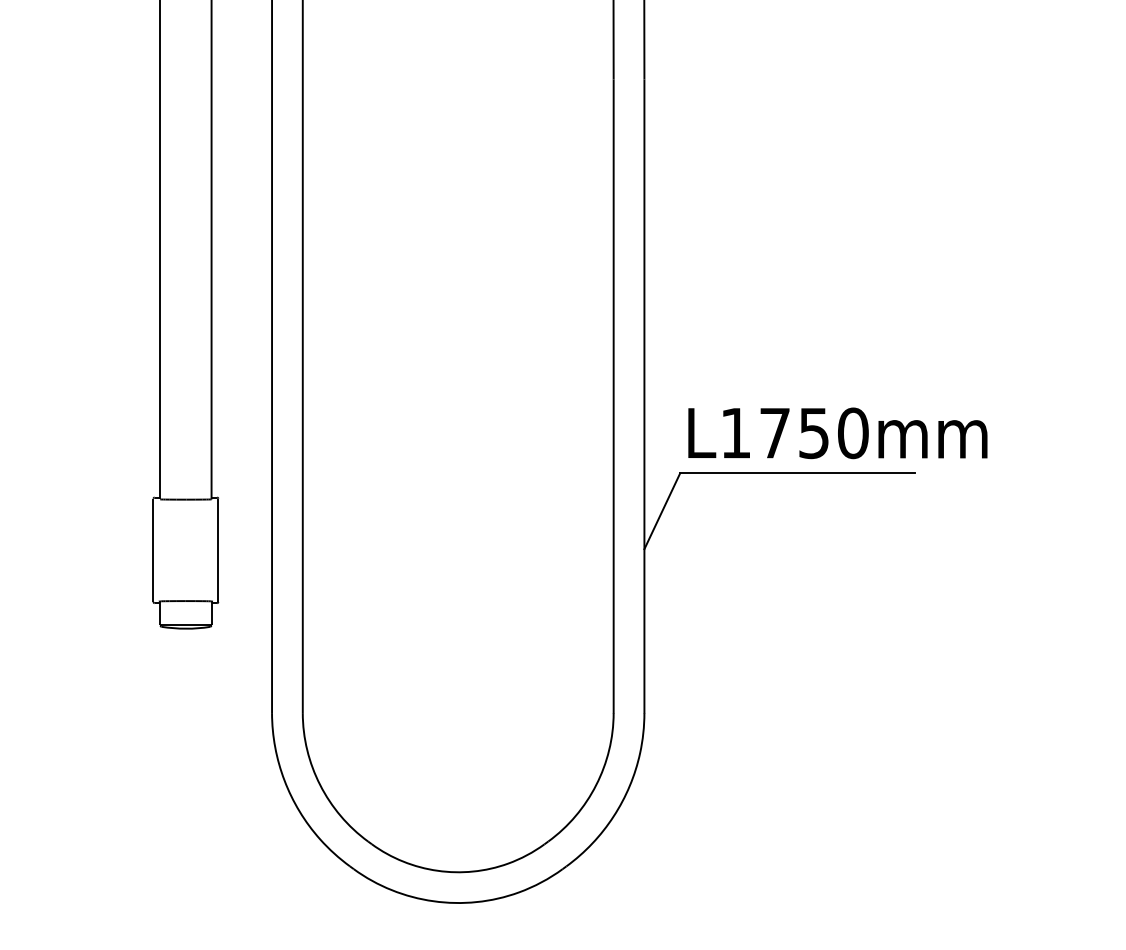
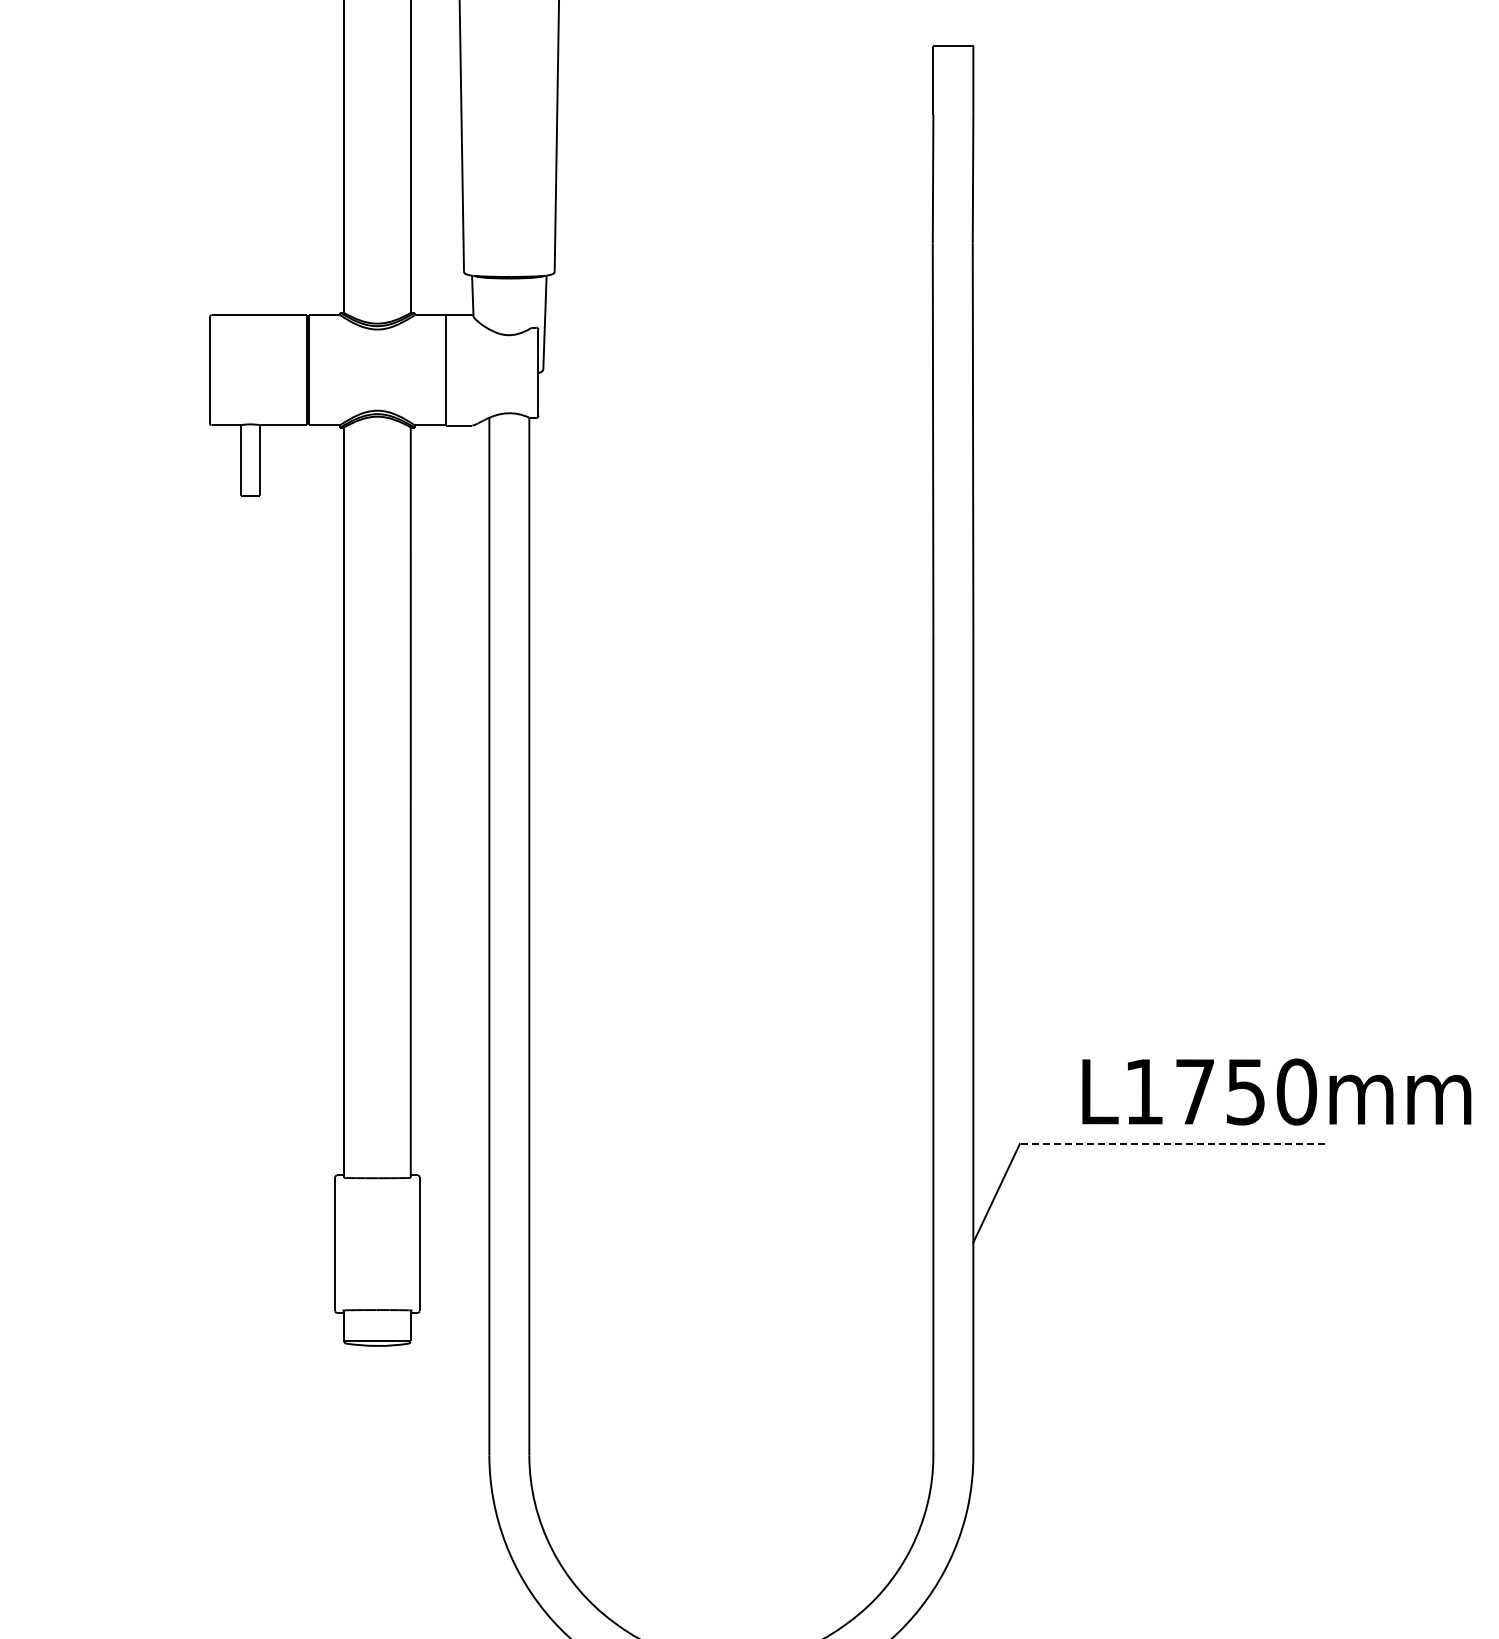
text: (837, 432) -> (1276, 1091), moved
line: (796, 473) -> (1171, 1144), solid -> dashed

